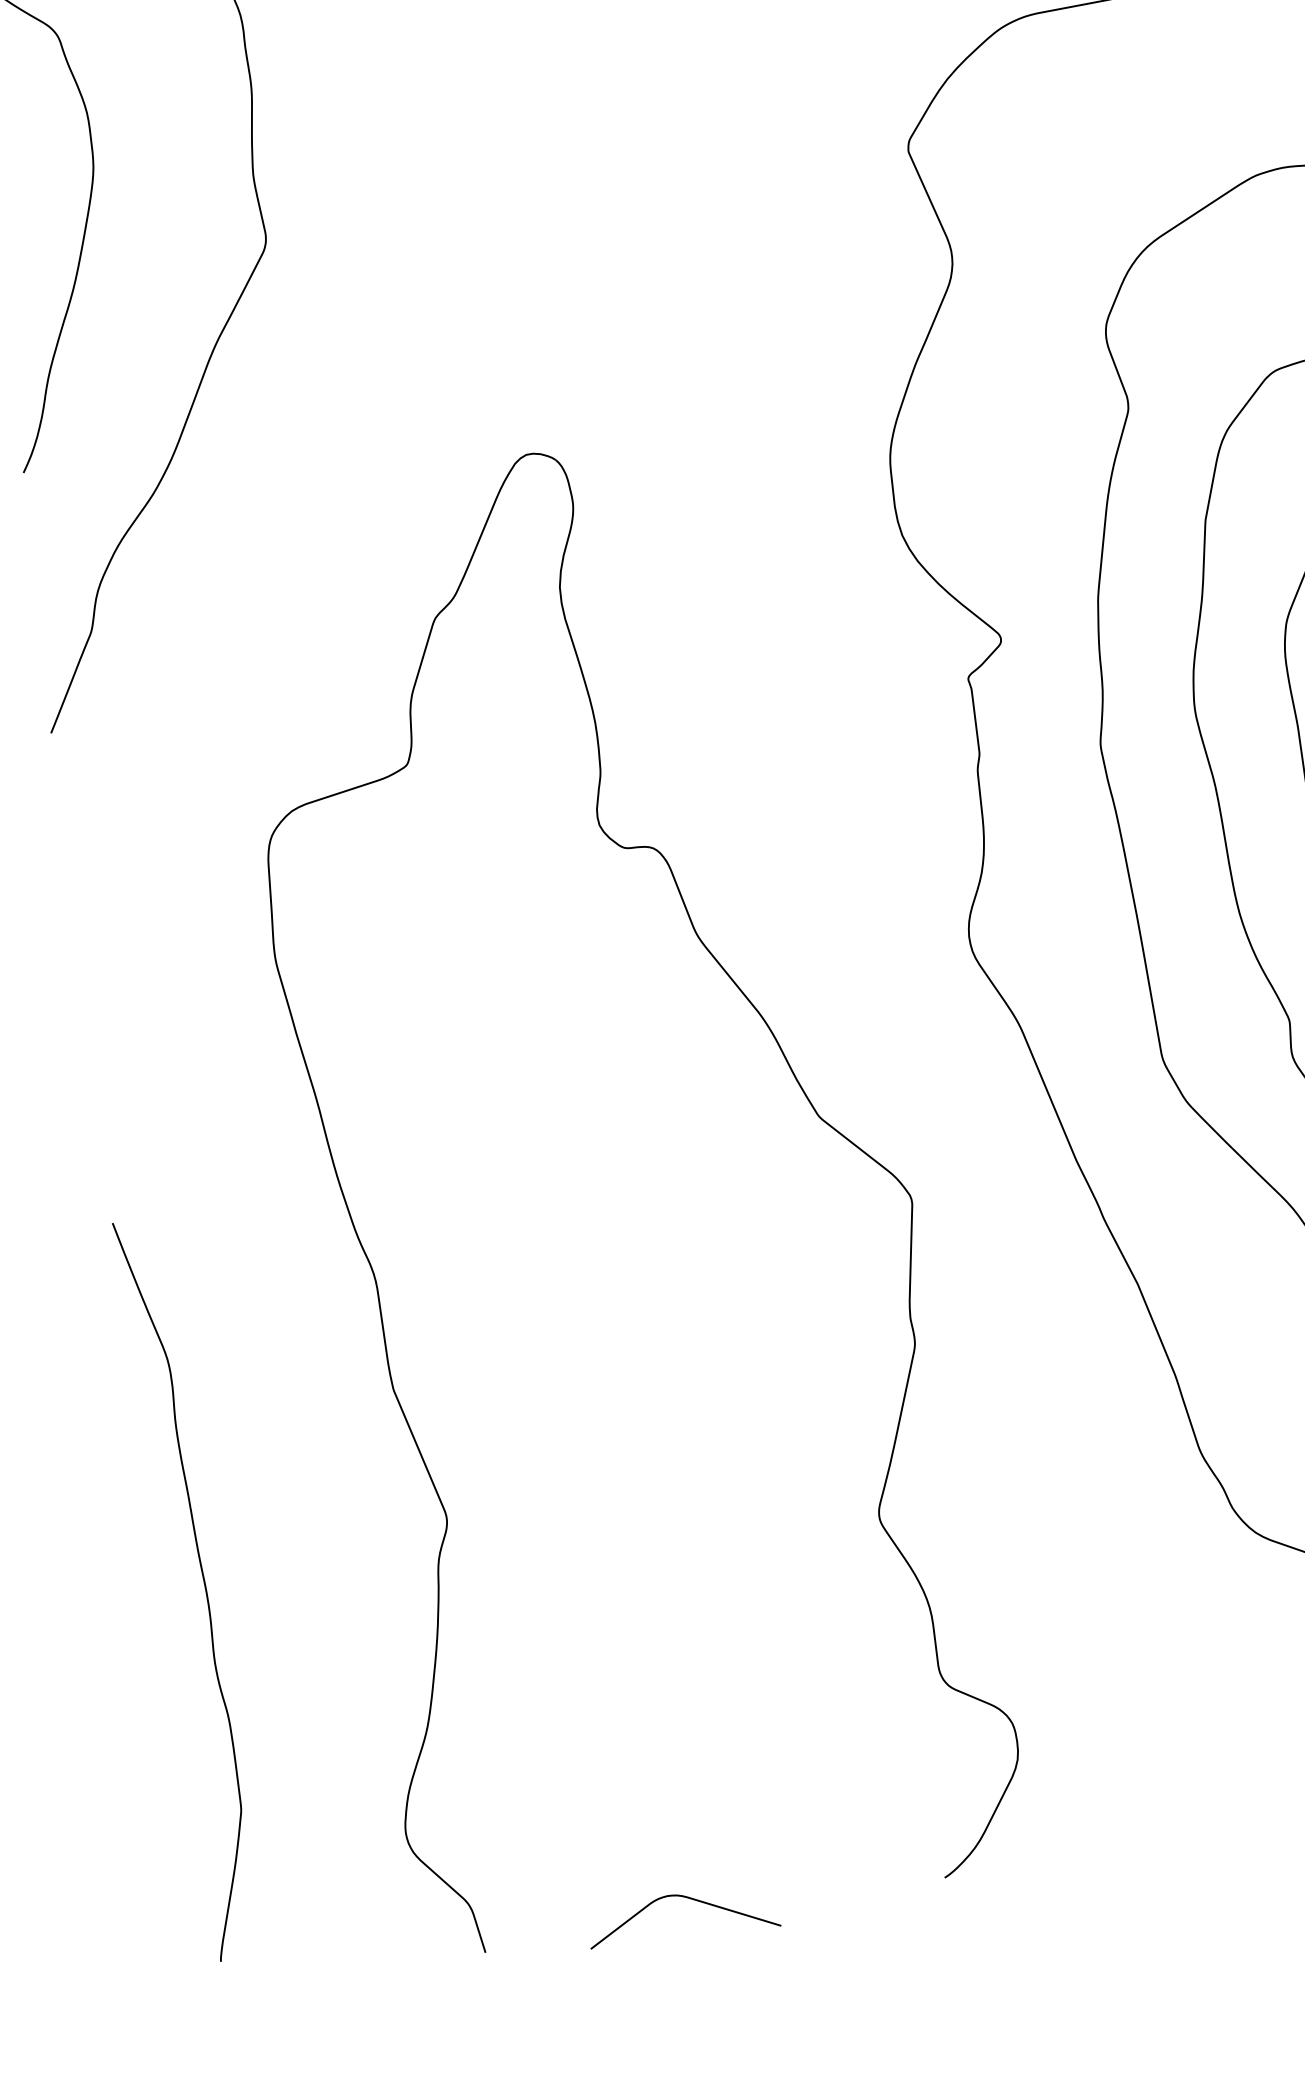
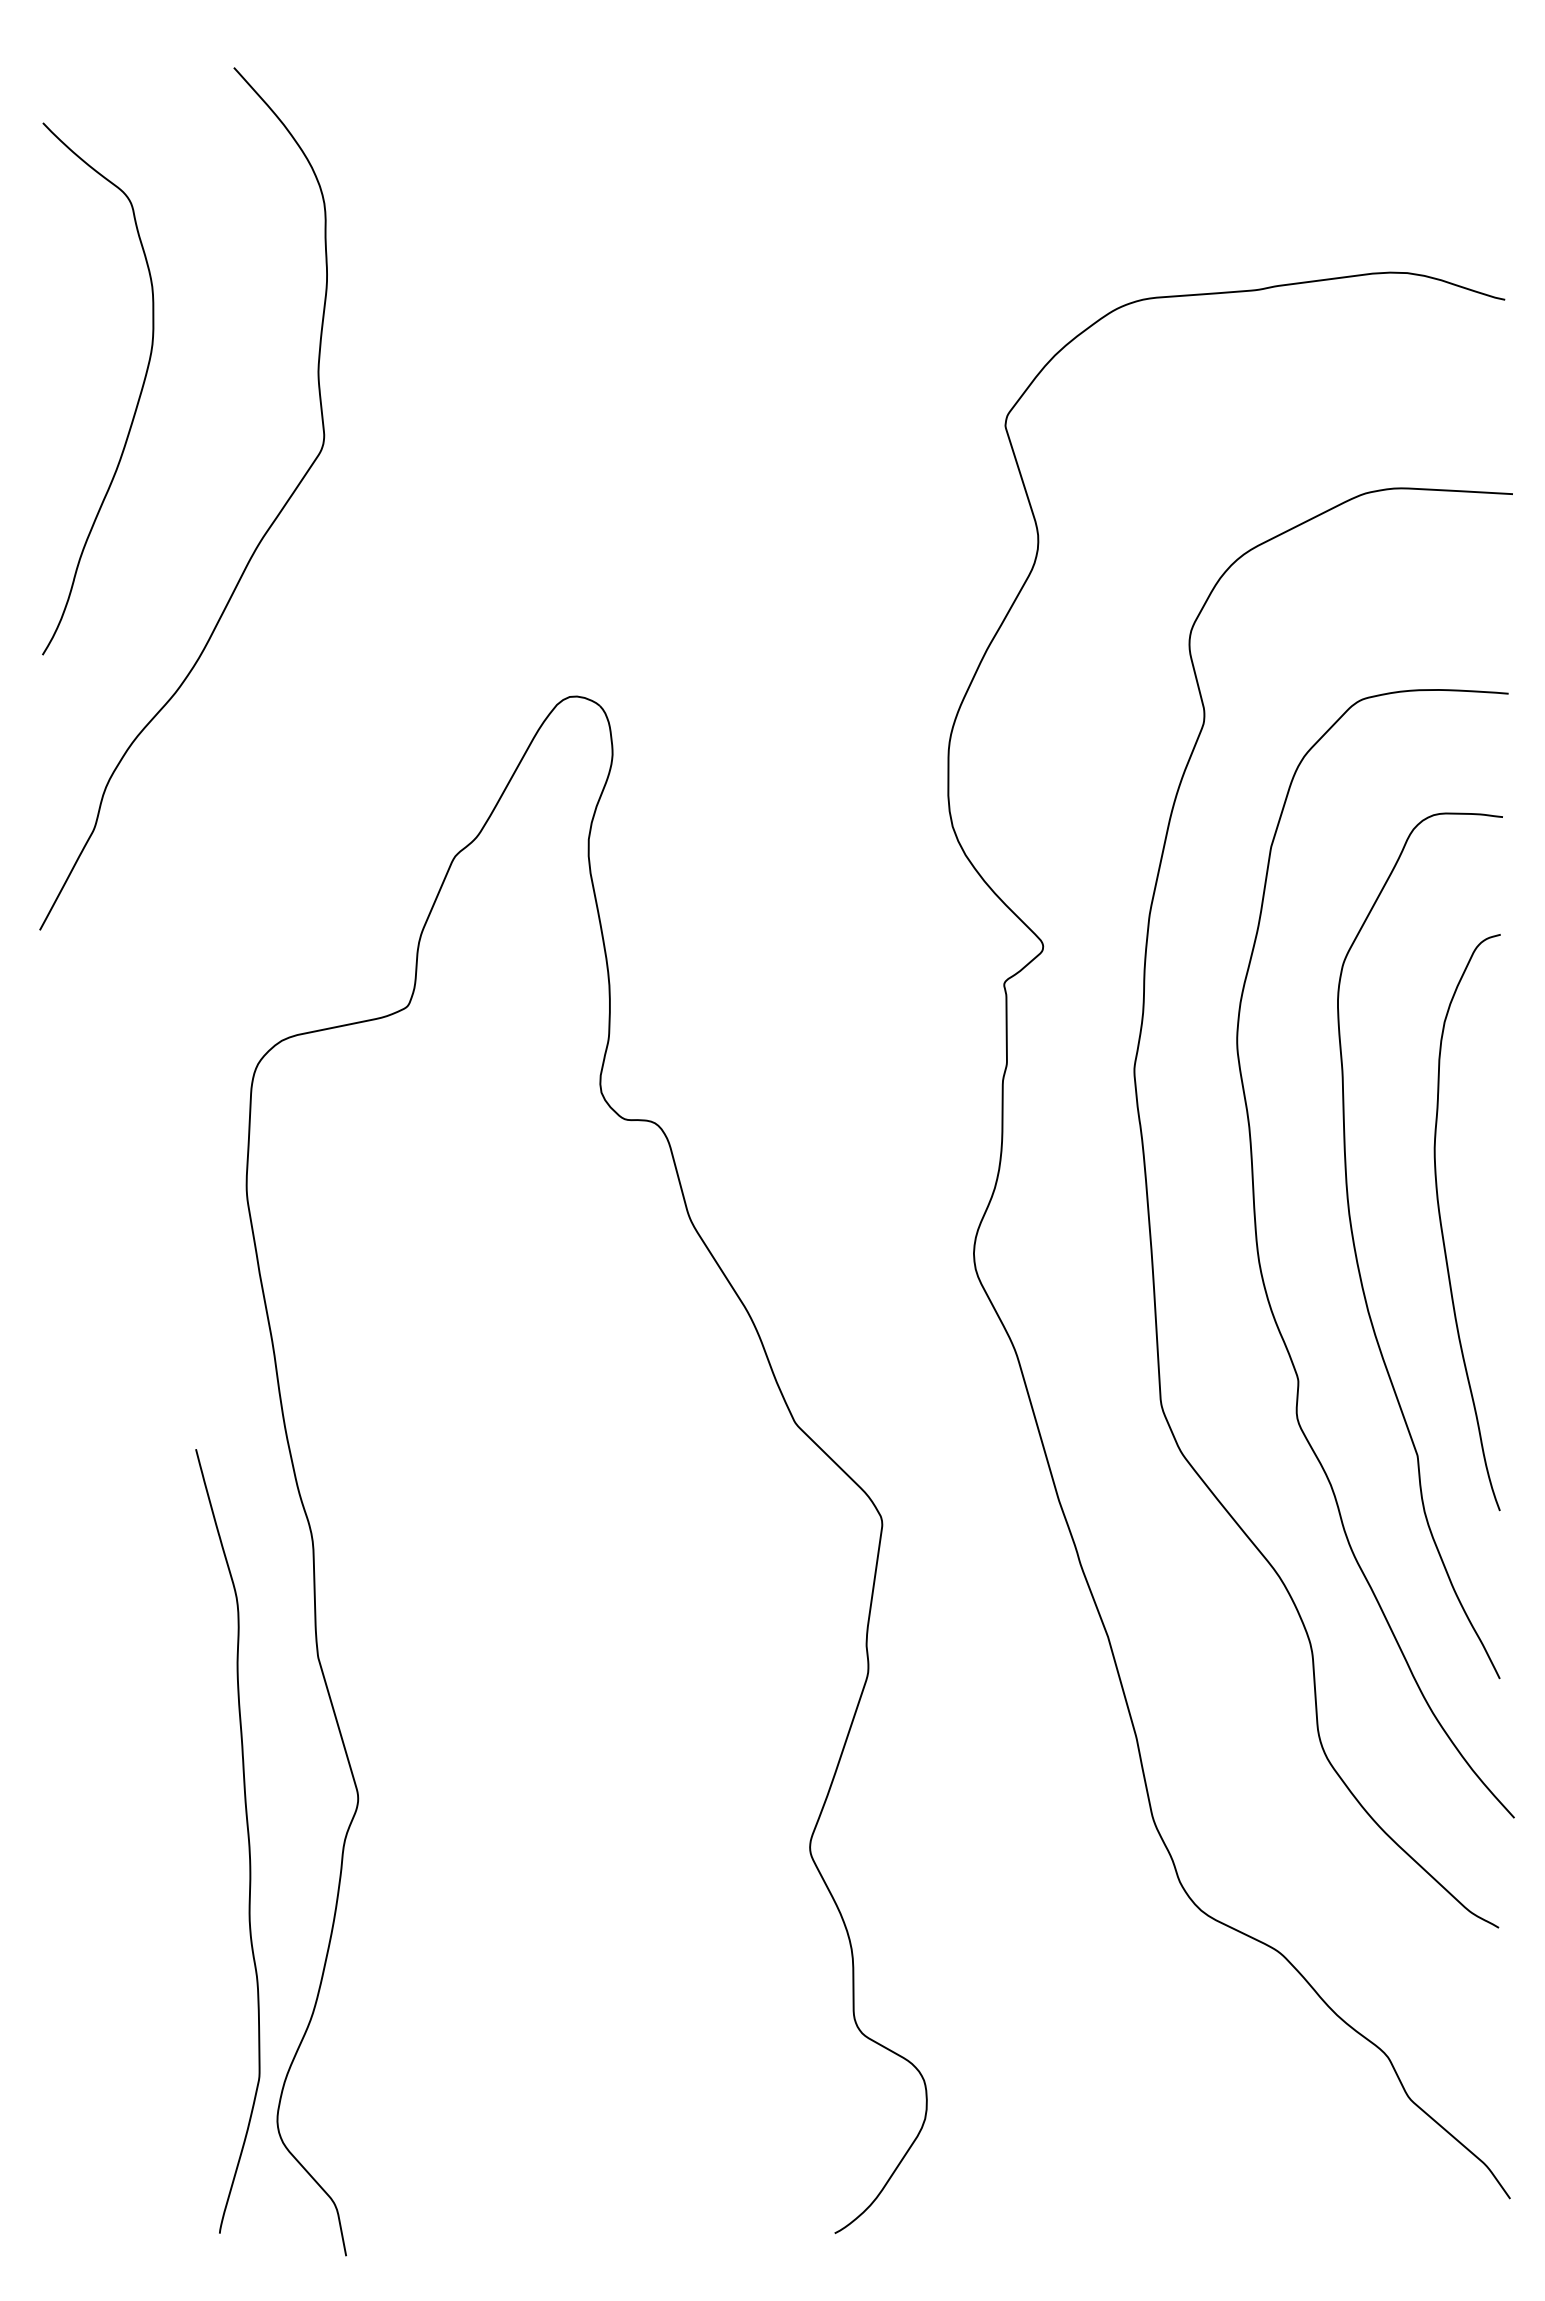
curve: (203, 1584) -> (247, 1837), moved
curve: (688, 1898) -> (564, 2224), removed

